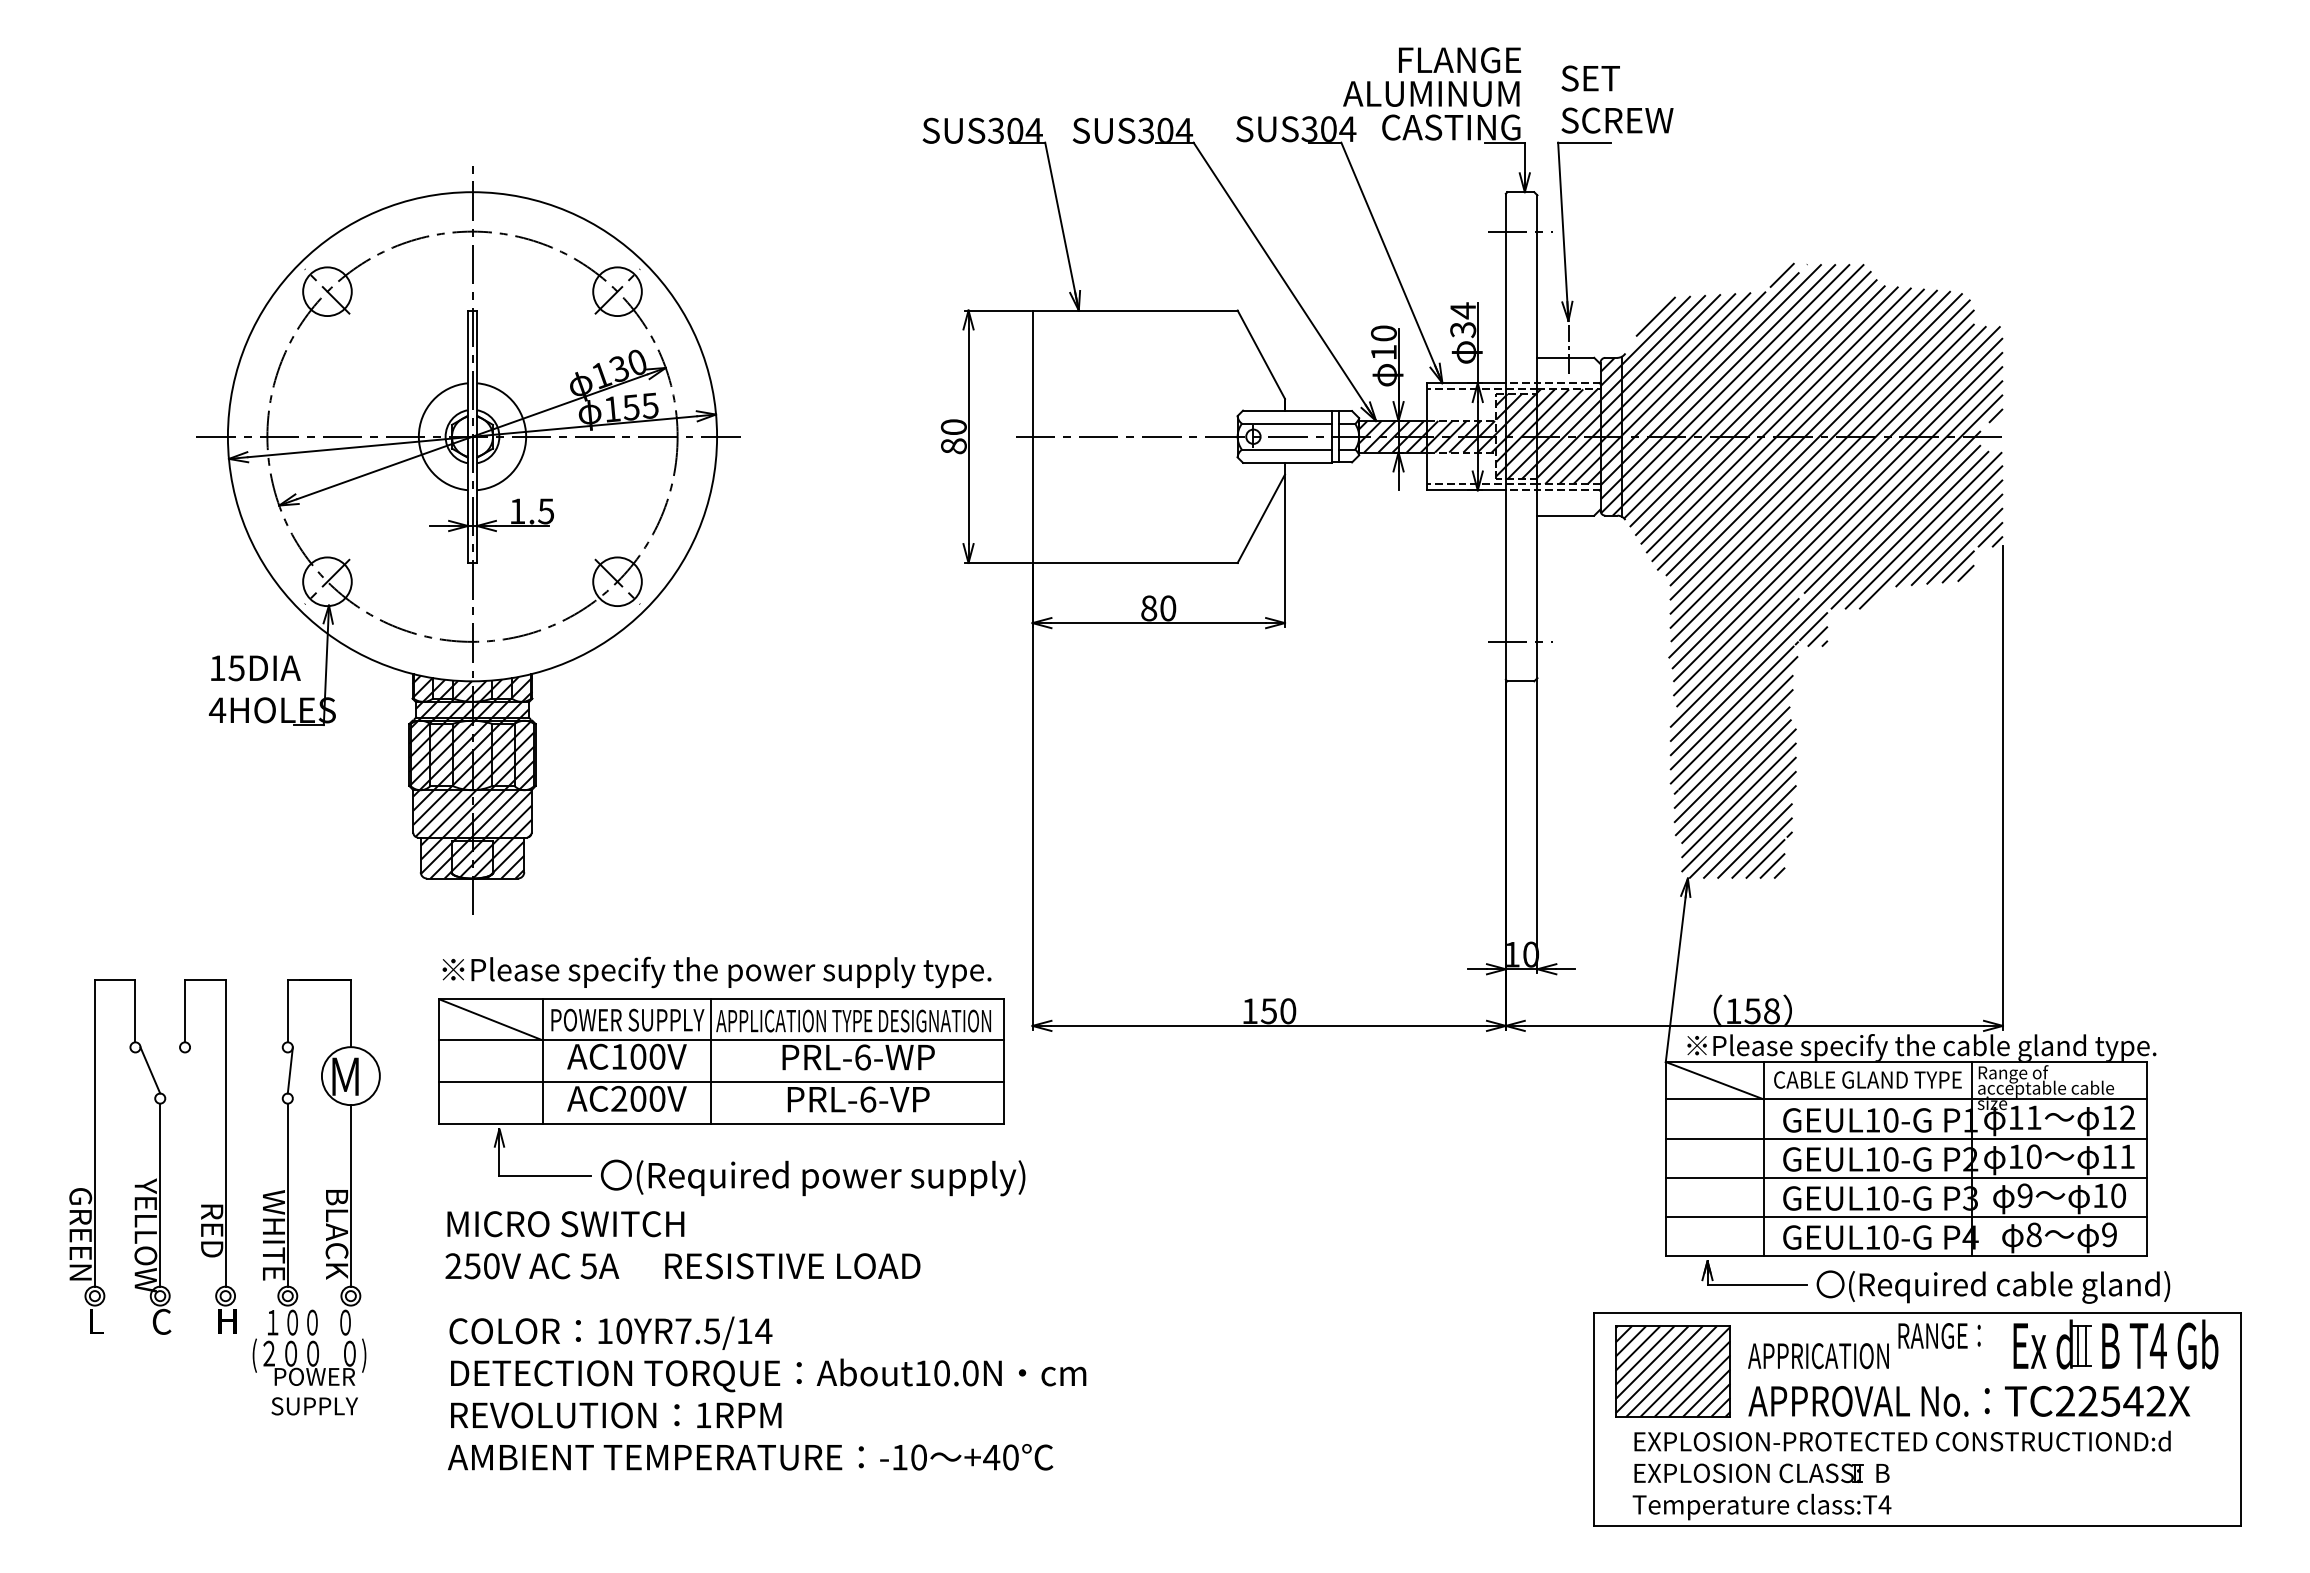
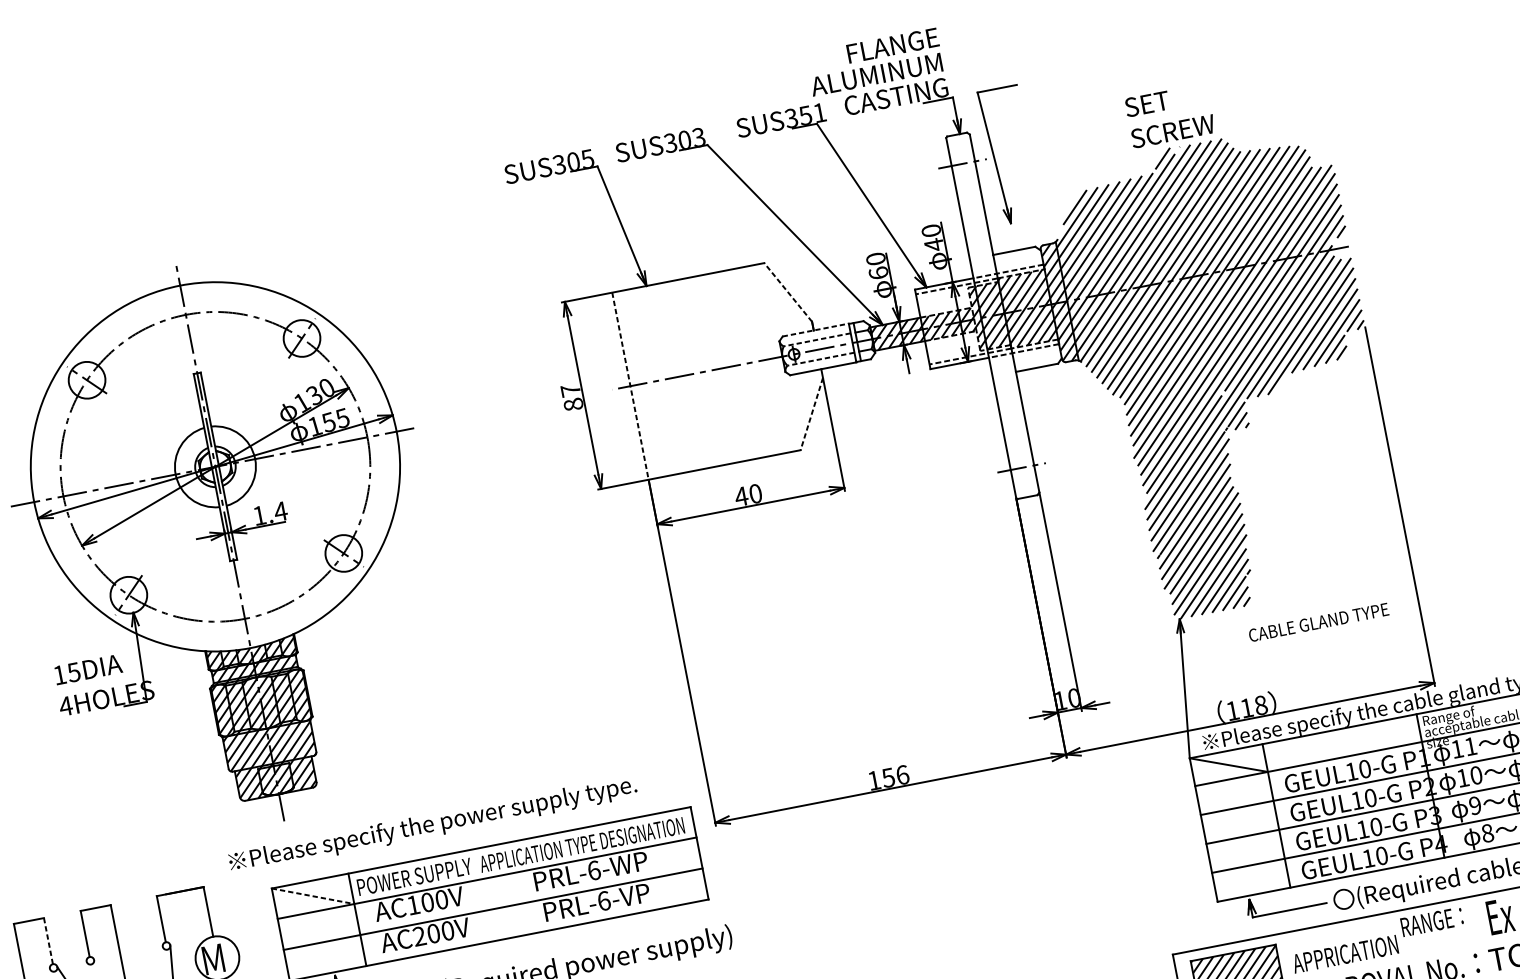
text: (1617, 99) -> (1170, 115), moved
text: (1338, 128) -> (812, 113), SUS304 -> SUS351
text: (1033, 129) -> (586, 158), SUS304 -> SUS305
text: (1184, 129) -> (698, 136), SUS304 -> SUS303
text: (1463, 320) -> (933, 237), 34 -> 40
line: (1569, 349) -> (1015, 244), removed
text: (1383, 352) -> (878, 273), 10 -> 60
line: (1261, 354) -> (788, 292), solid -> dashed
line: (1287, 410) -> (815, 330), solid -> dashed
line: (1286, 423) -> (816, 339), solid -> dashed
text: (953, 426) -> (570, 389), 80 -> 87
line: (1032, 437) -> (630, 386), solid -> dashed
line: (1286, 449) -> (820, 359), solid -> dashed
text: (545, 511) -> (280, 511), 1.5 -> 1.4
line: (1261, 519) -> (812, 414), solid -> dashed
text: (1148, 608) -> (741, 496), 80 -> 40
text: (716, 972) -> (432, 825), moved
line: (135, 1011) -> (48, 941), solid -> dashed
text: (1288, 1011) -> (902, 775), 150 -> 156
text: (1752, 1011) -> (1246, 708), 158 -> 118
line: (490, 1019) -> (312, 896), solid -> dashed
line: (711, 1061) -> (482, 895), removed
text: (1867, 1079) -> (1318, 622), moved

